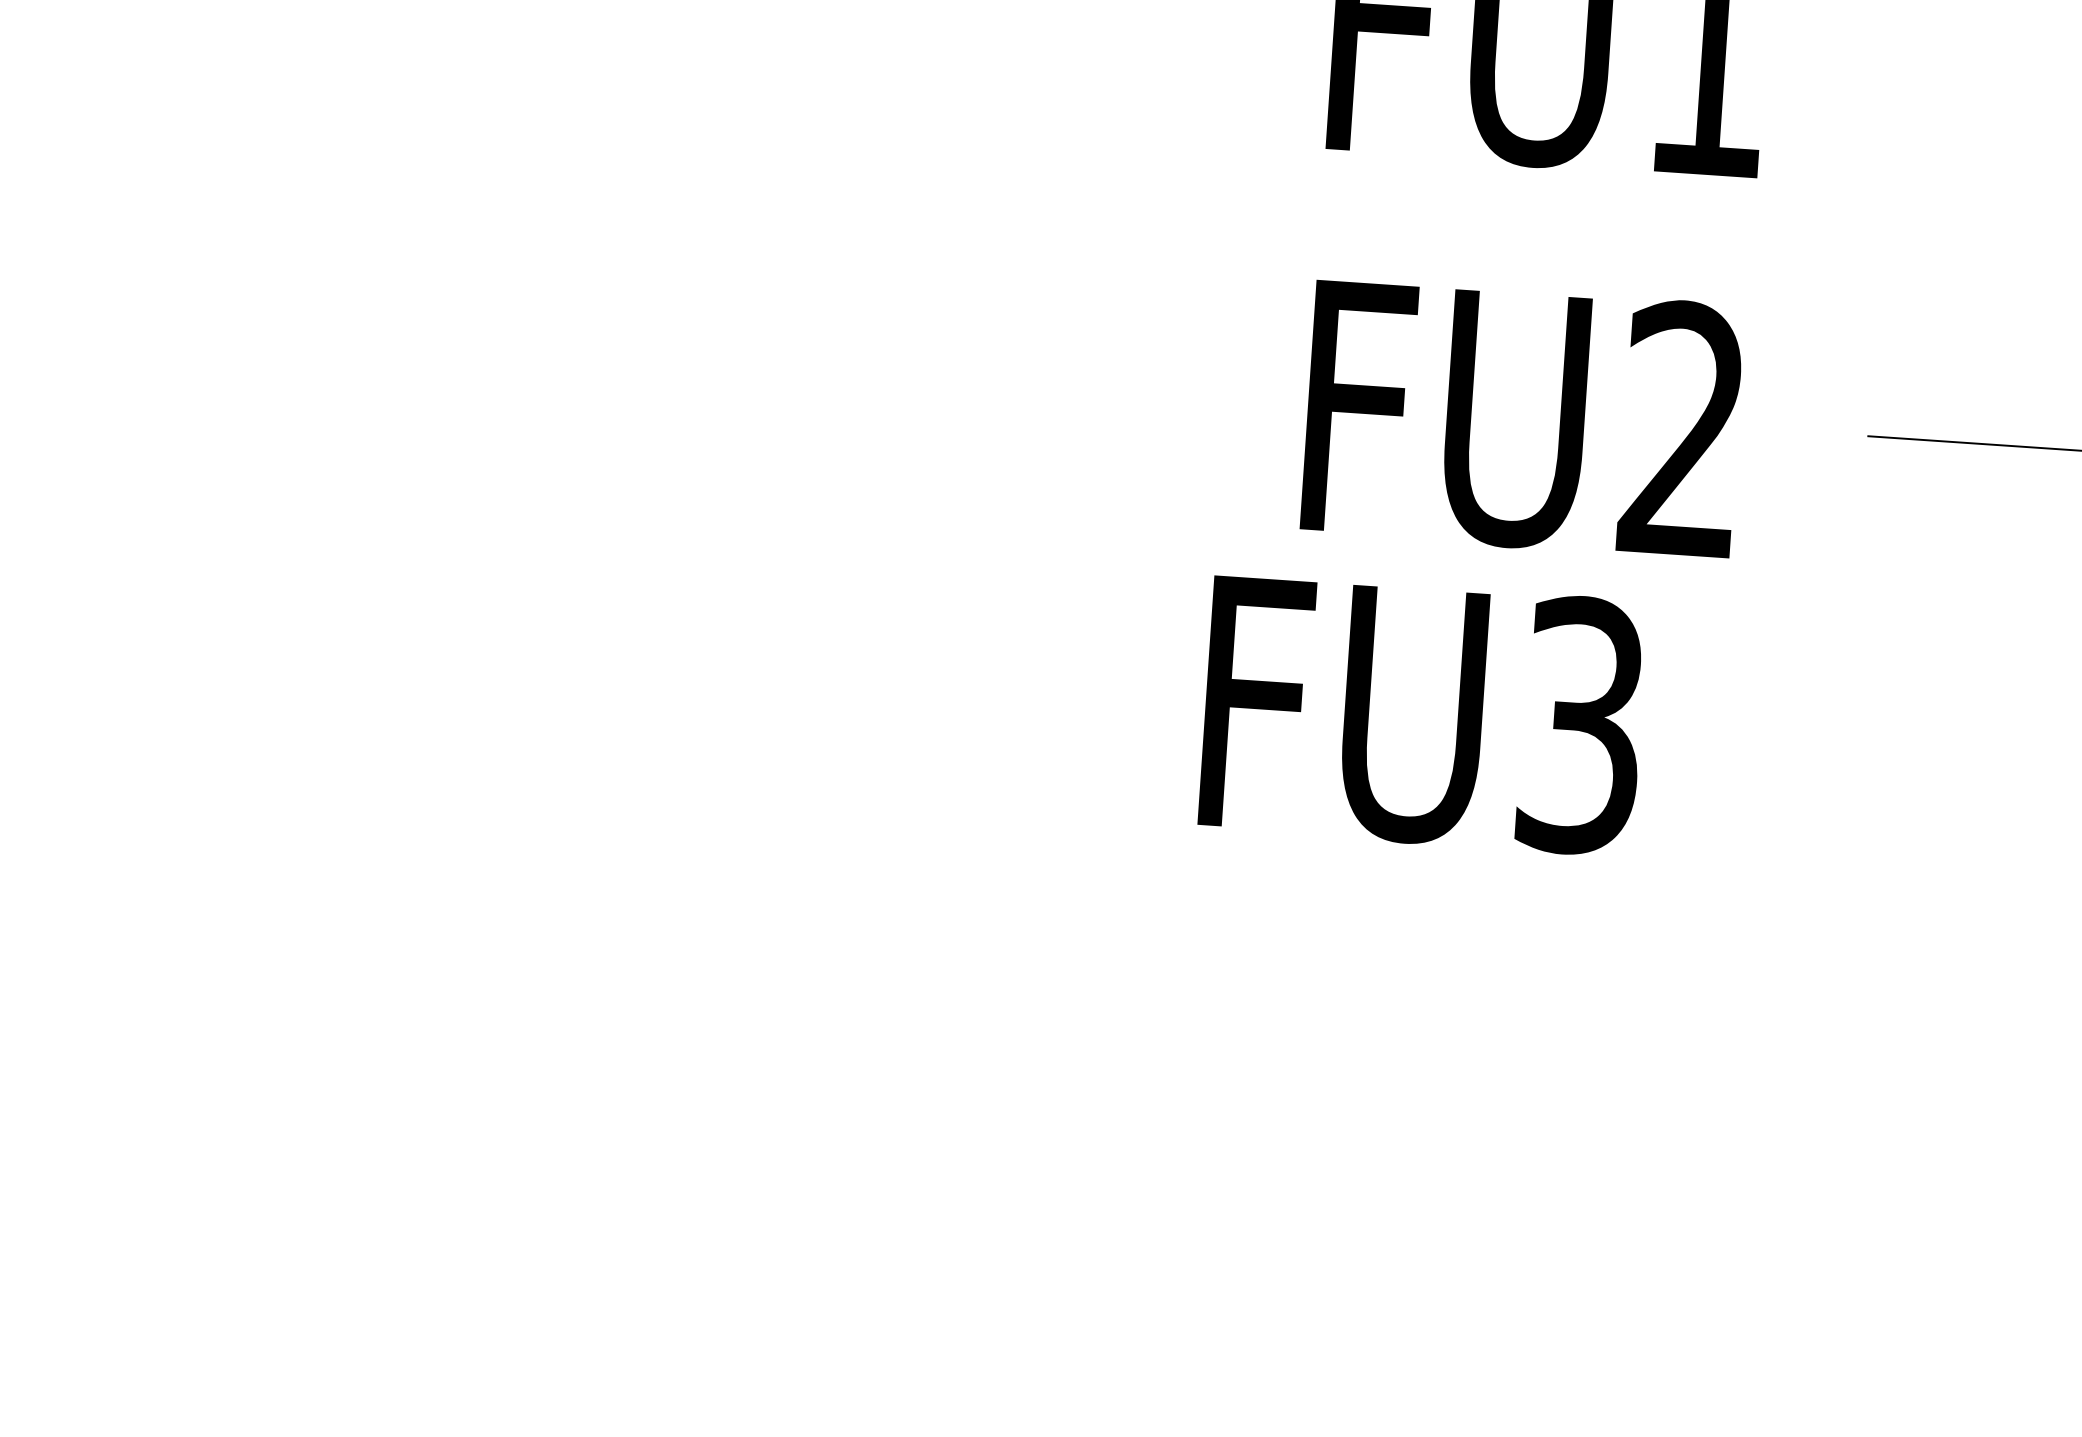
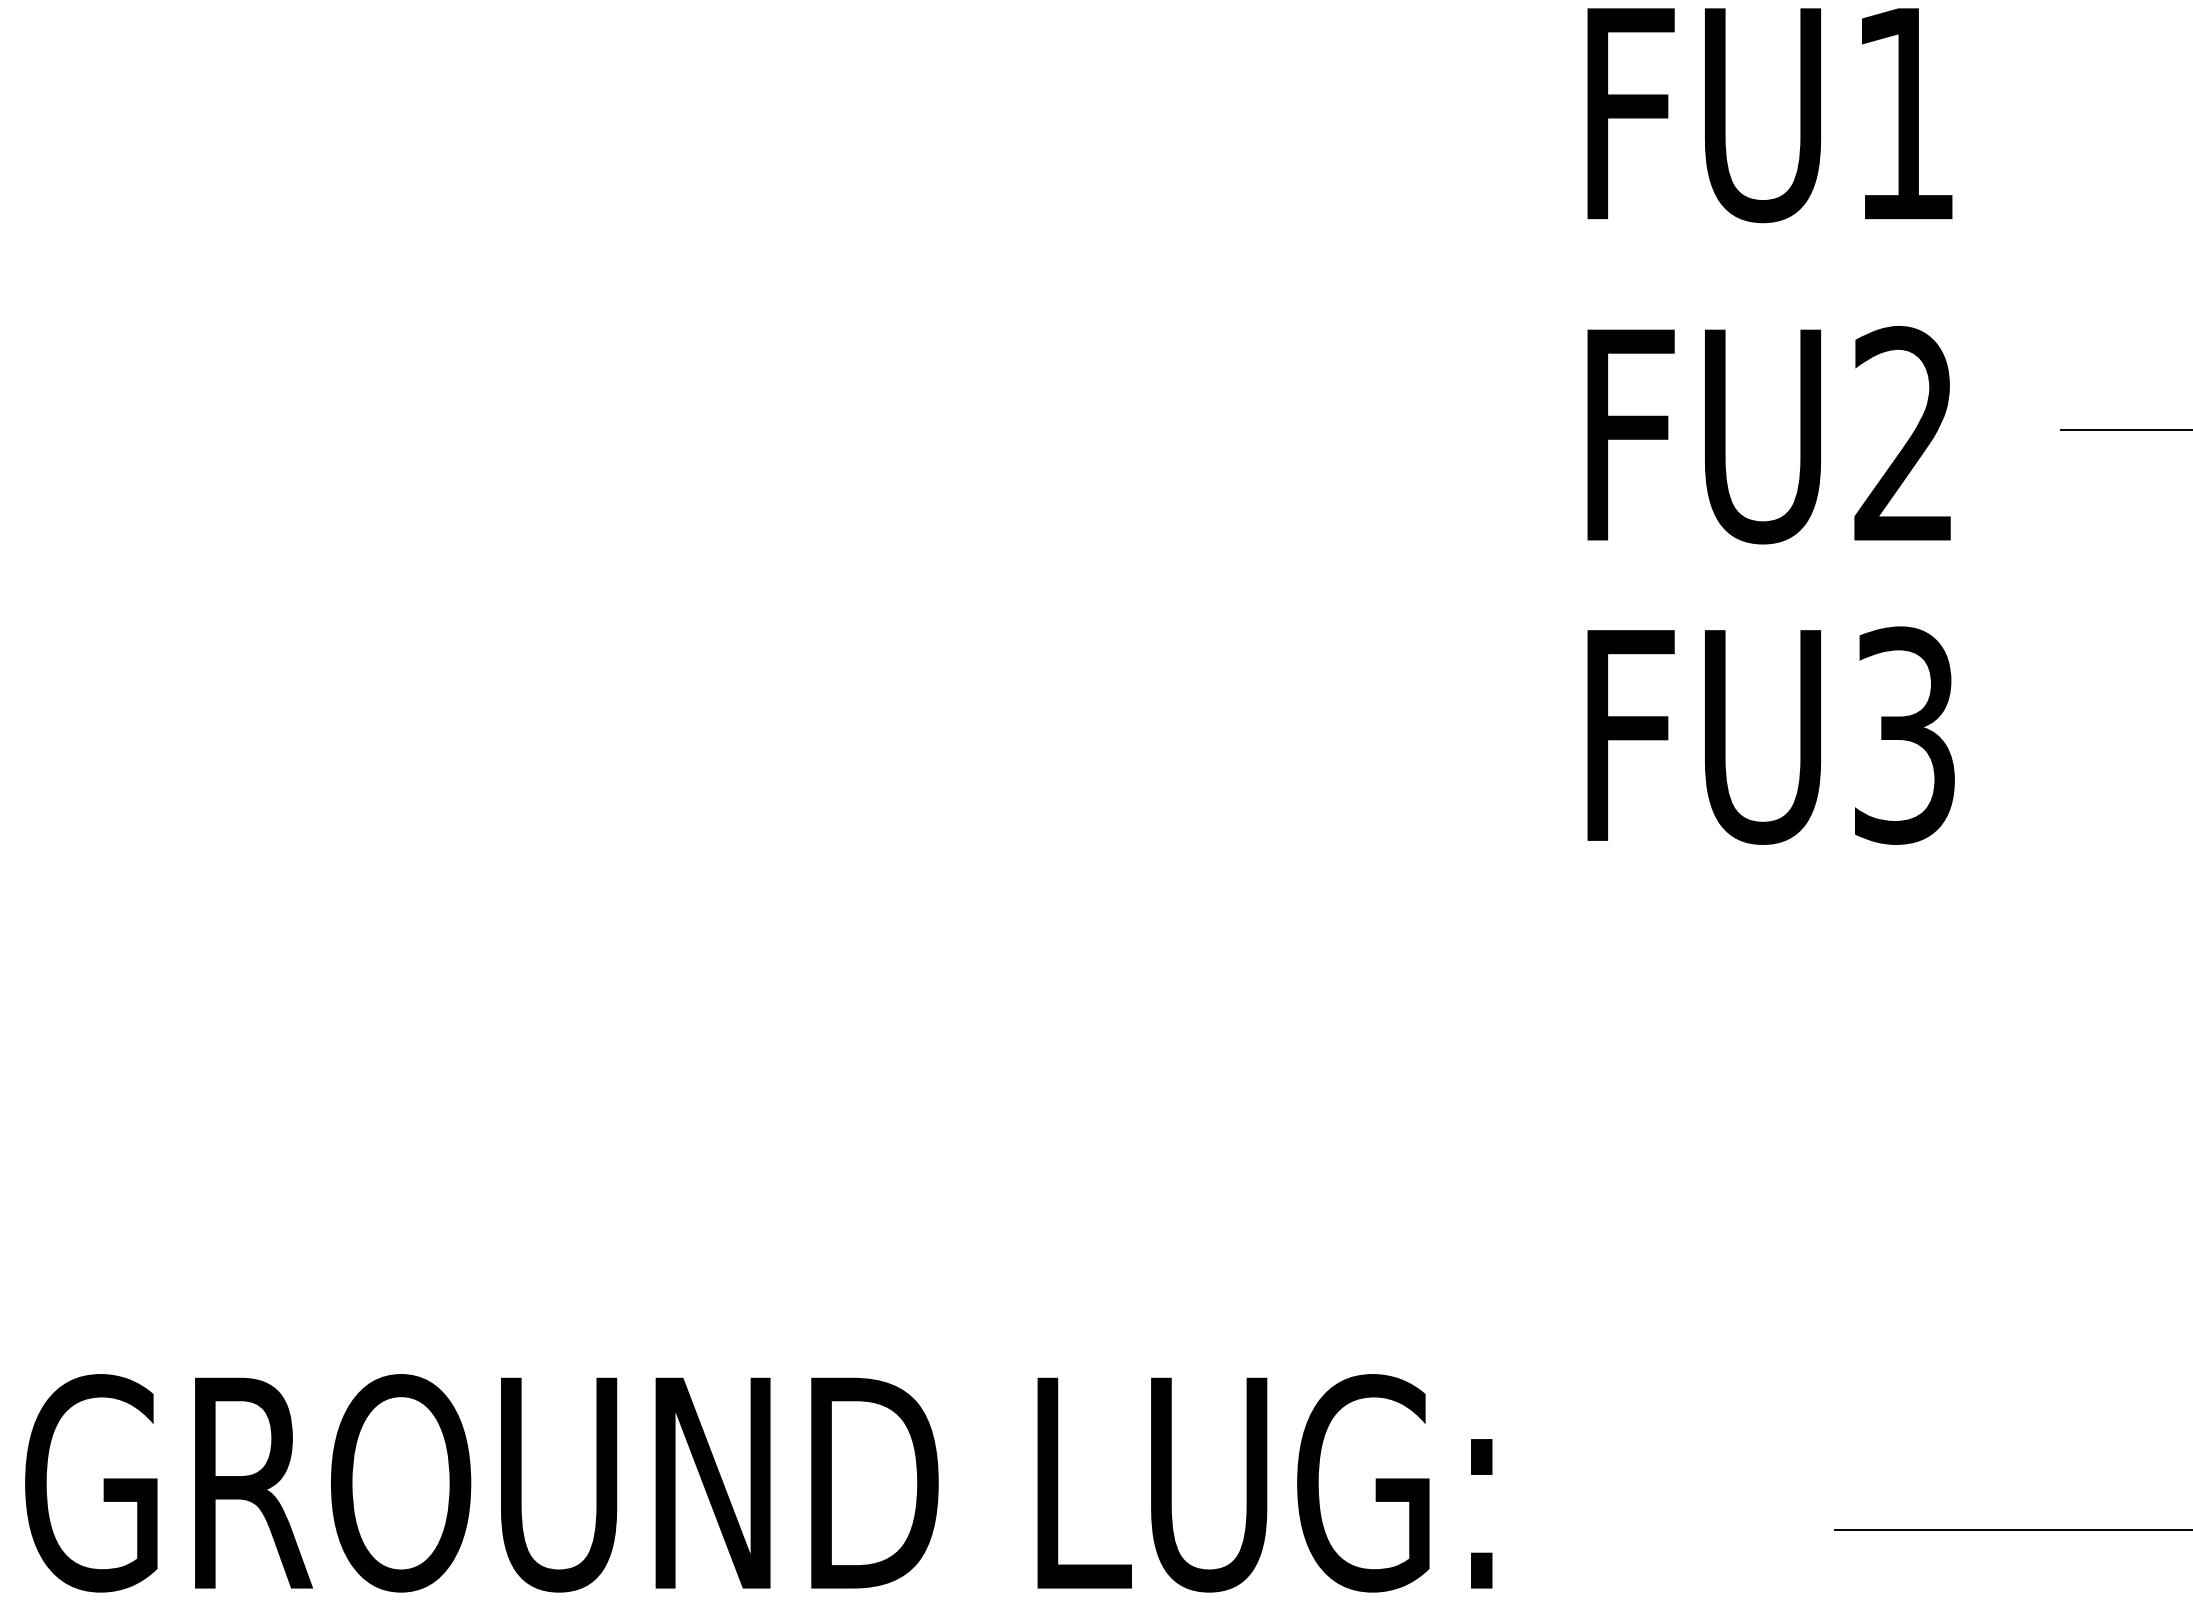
text: (1422, 714) -> (1770, 735), moved

